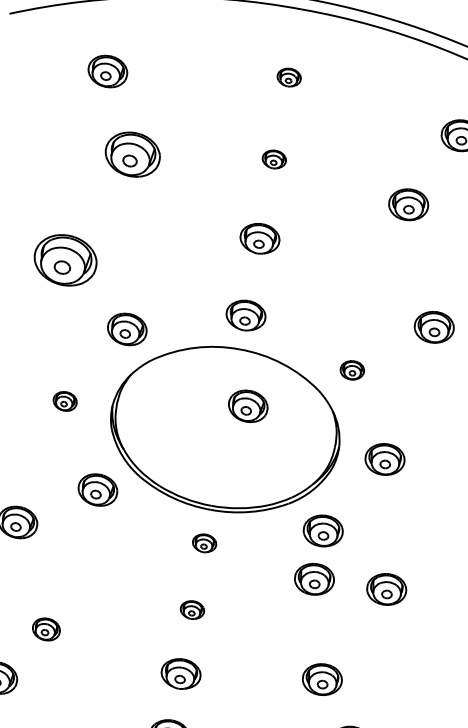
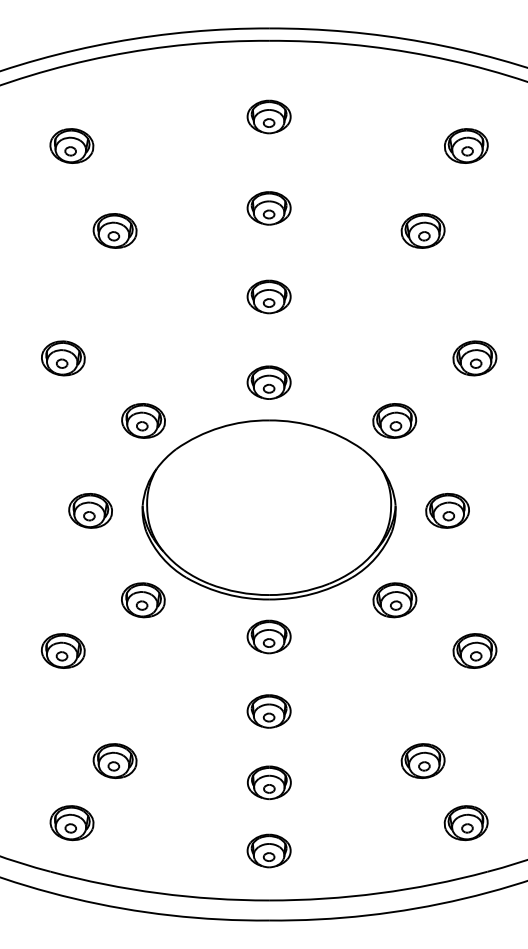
part: (288, 77) -> (268, 116), size x1.67
part: (132, 154) -> (114, 230), size x0.71
part: (273, 159) -> (268, 208), size x1.67
part: (65, 260) -> (63, 358), size x0.62
part: (352, 369) -> (394, 420), size x1.67
part: (65, 401) -> (90, 510), size x1.67
part: (248, 406) -> (289, 480), removed
part: (204, 542) -> (268, 636), size x1.67
part: (314, 579) -> (394, 654), removed
part: (191, 610) -> (268, 711), size x1.67
part: (46, 628) -> (114, 760), size x1.43

